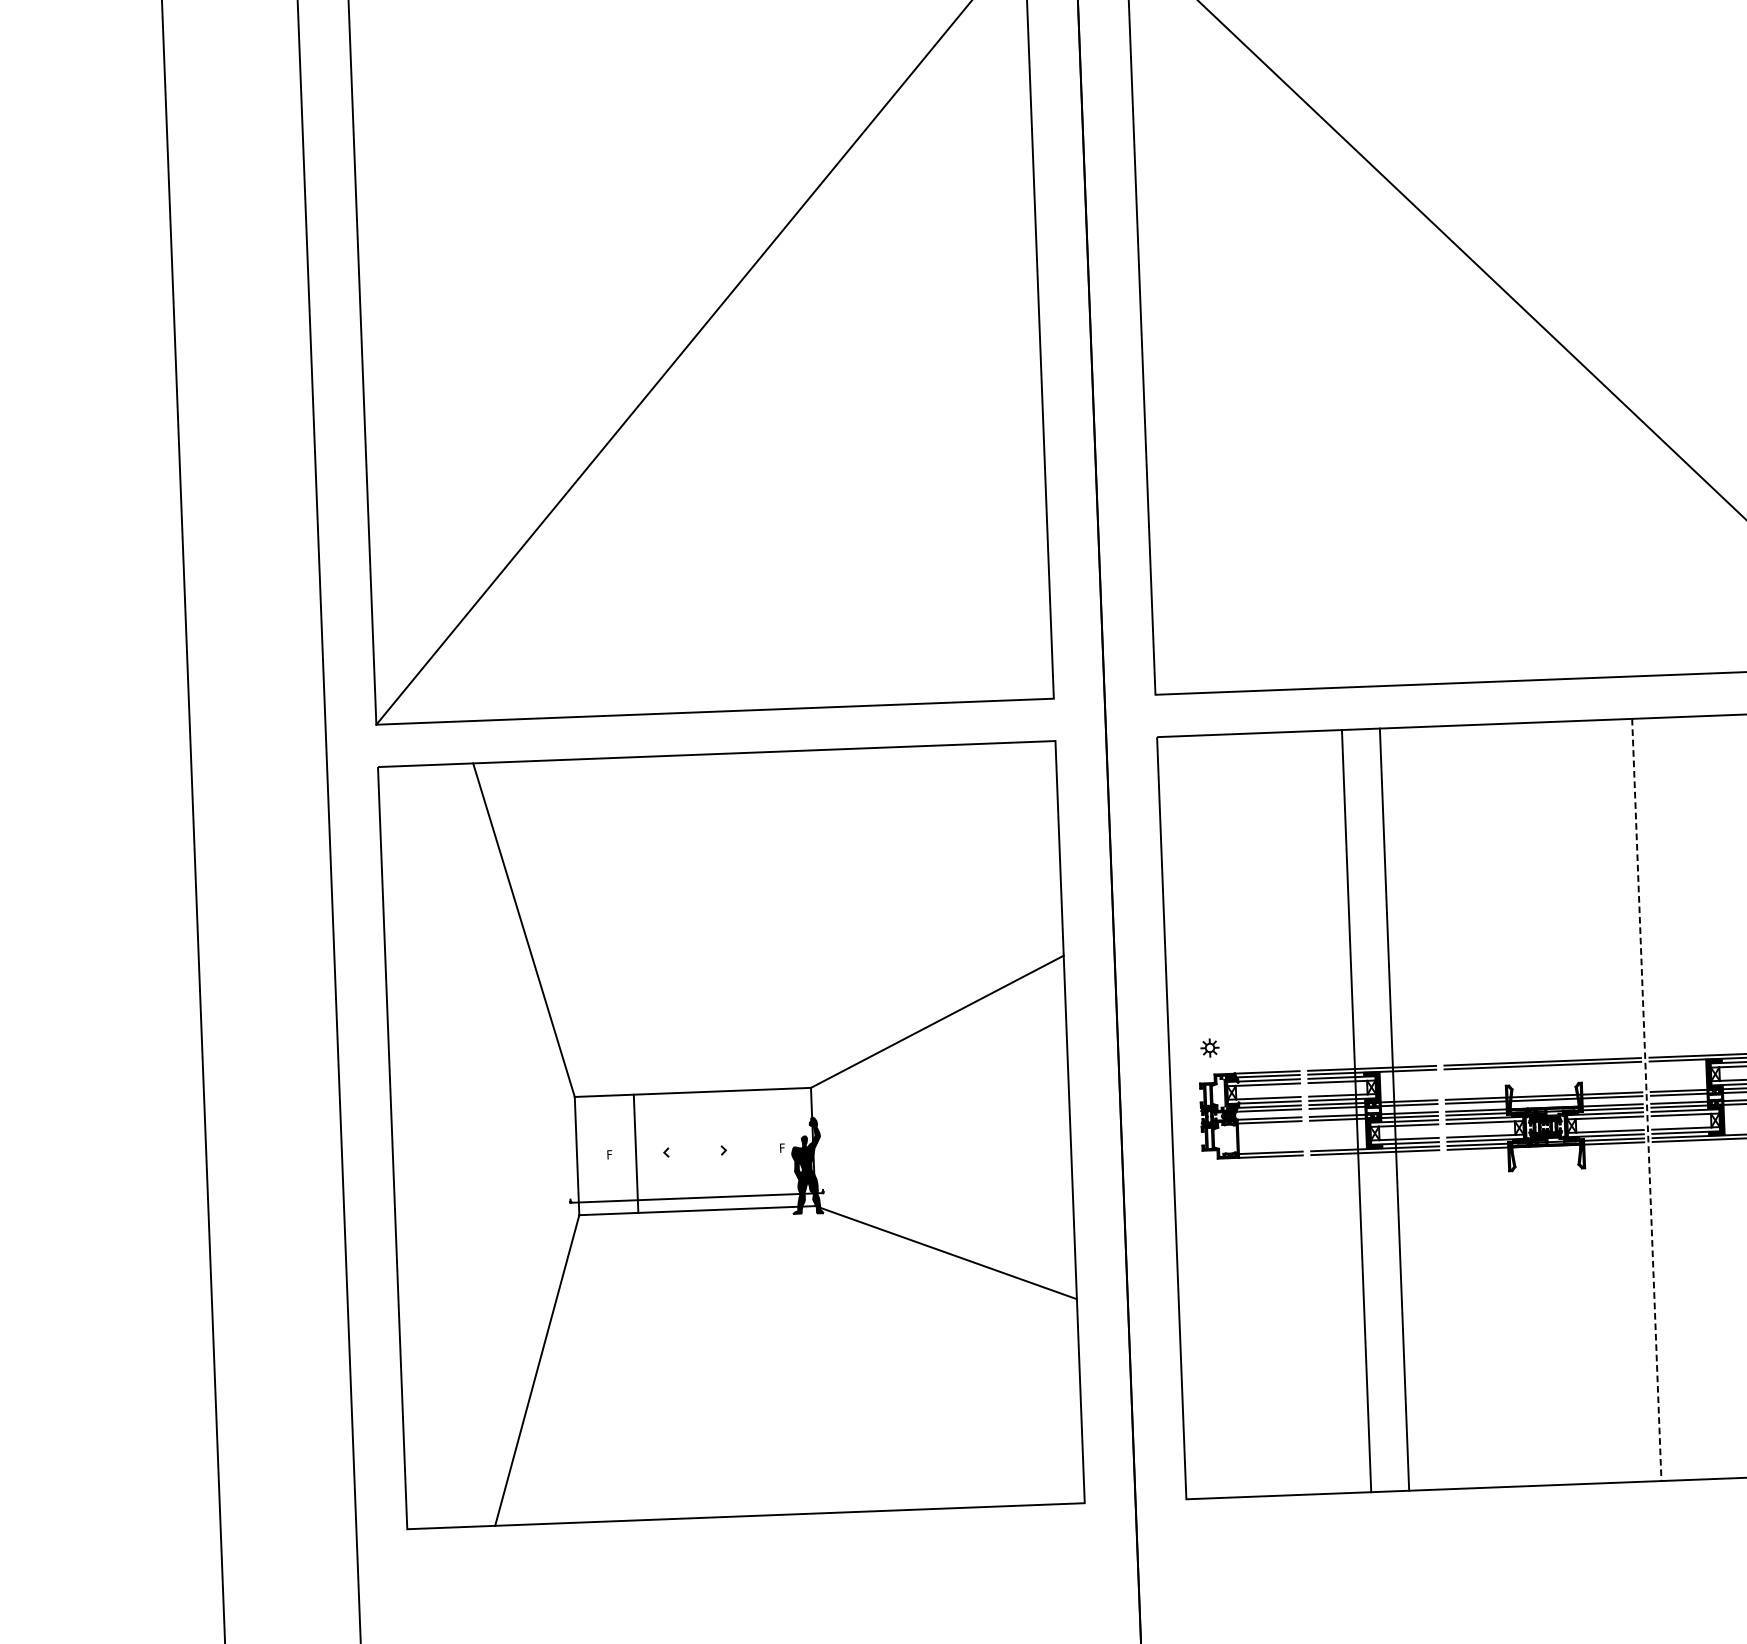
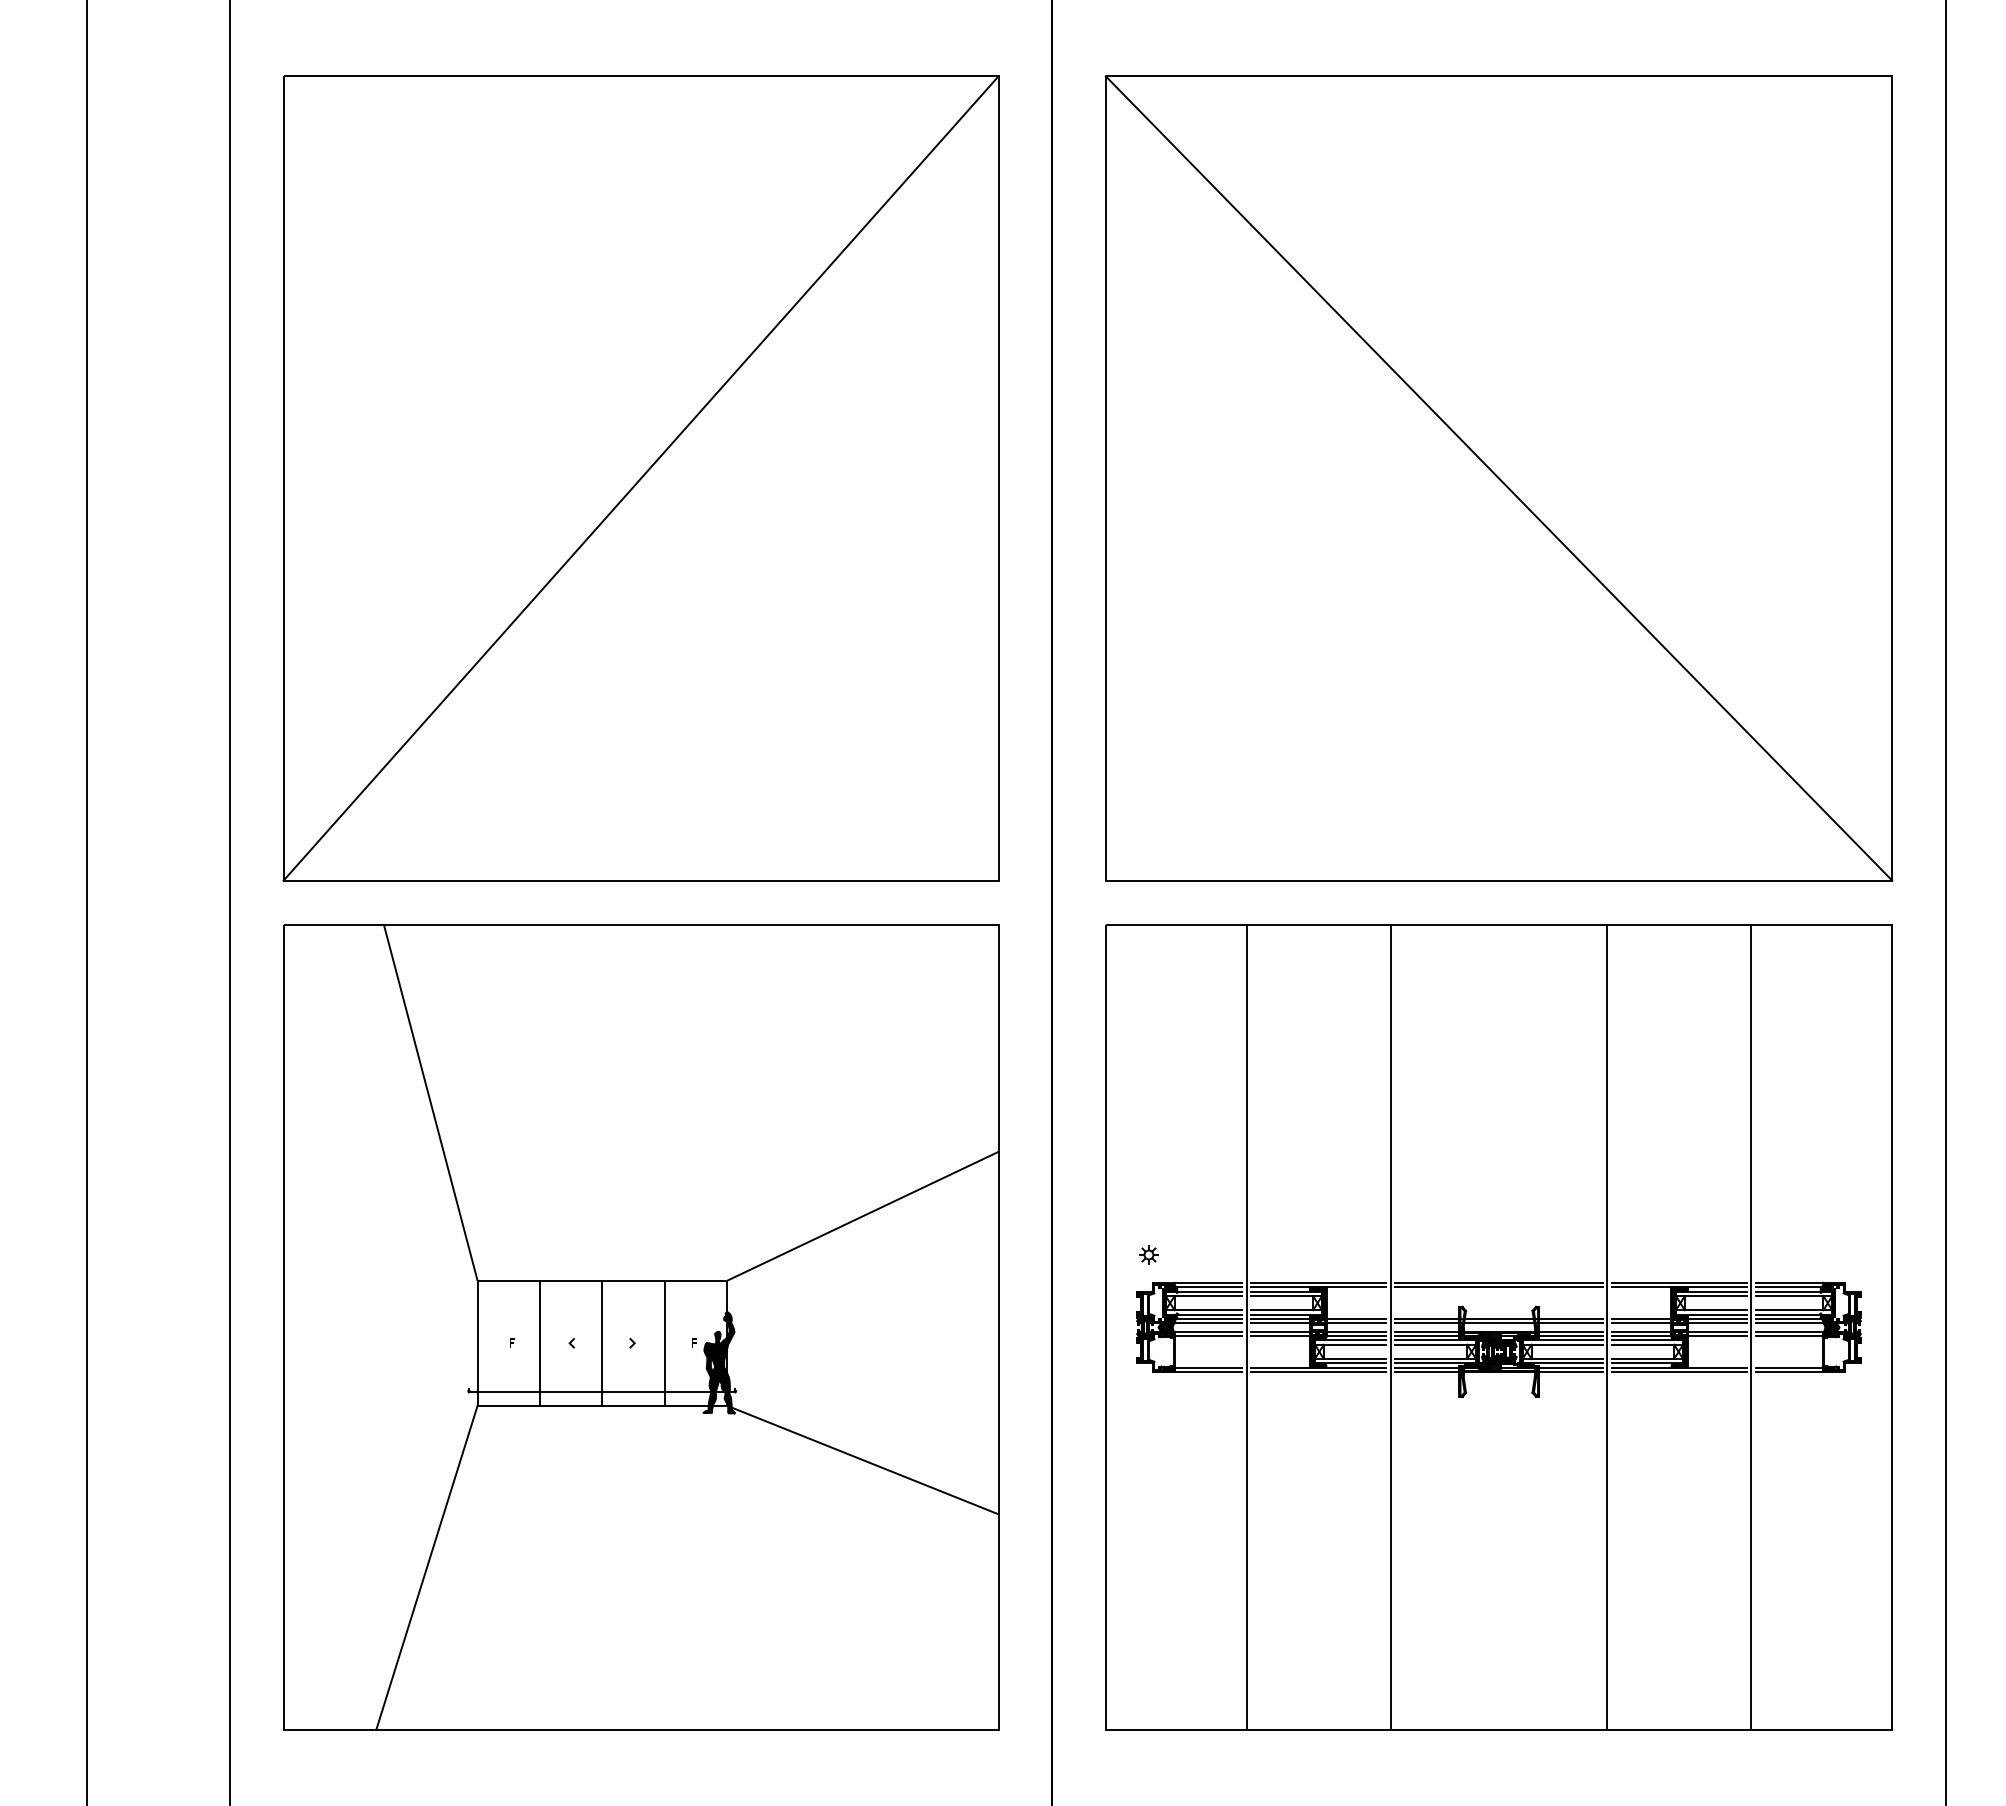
line: (1647, 1099) -> (1607, 1327), dashed -> solid
line: (1394, 1109) -> (1246, 1327), moved
line: (1356, 1111) -> (1390, 1327), moved
line: (754, 1148) -> (664, 1342), added
line: (695, 1150) -> (602, 1342), added

